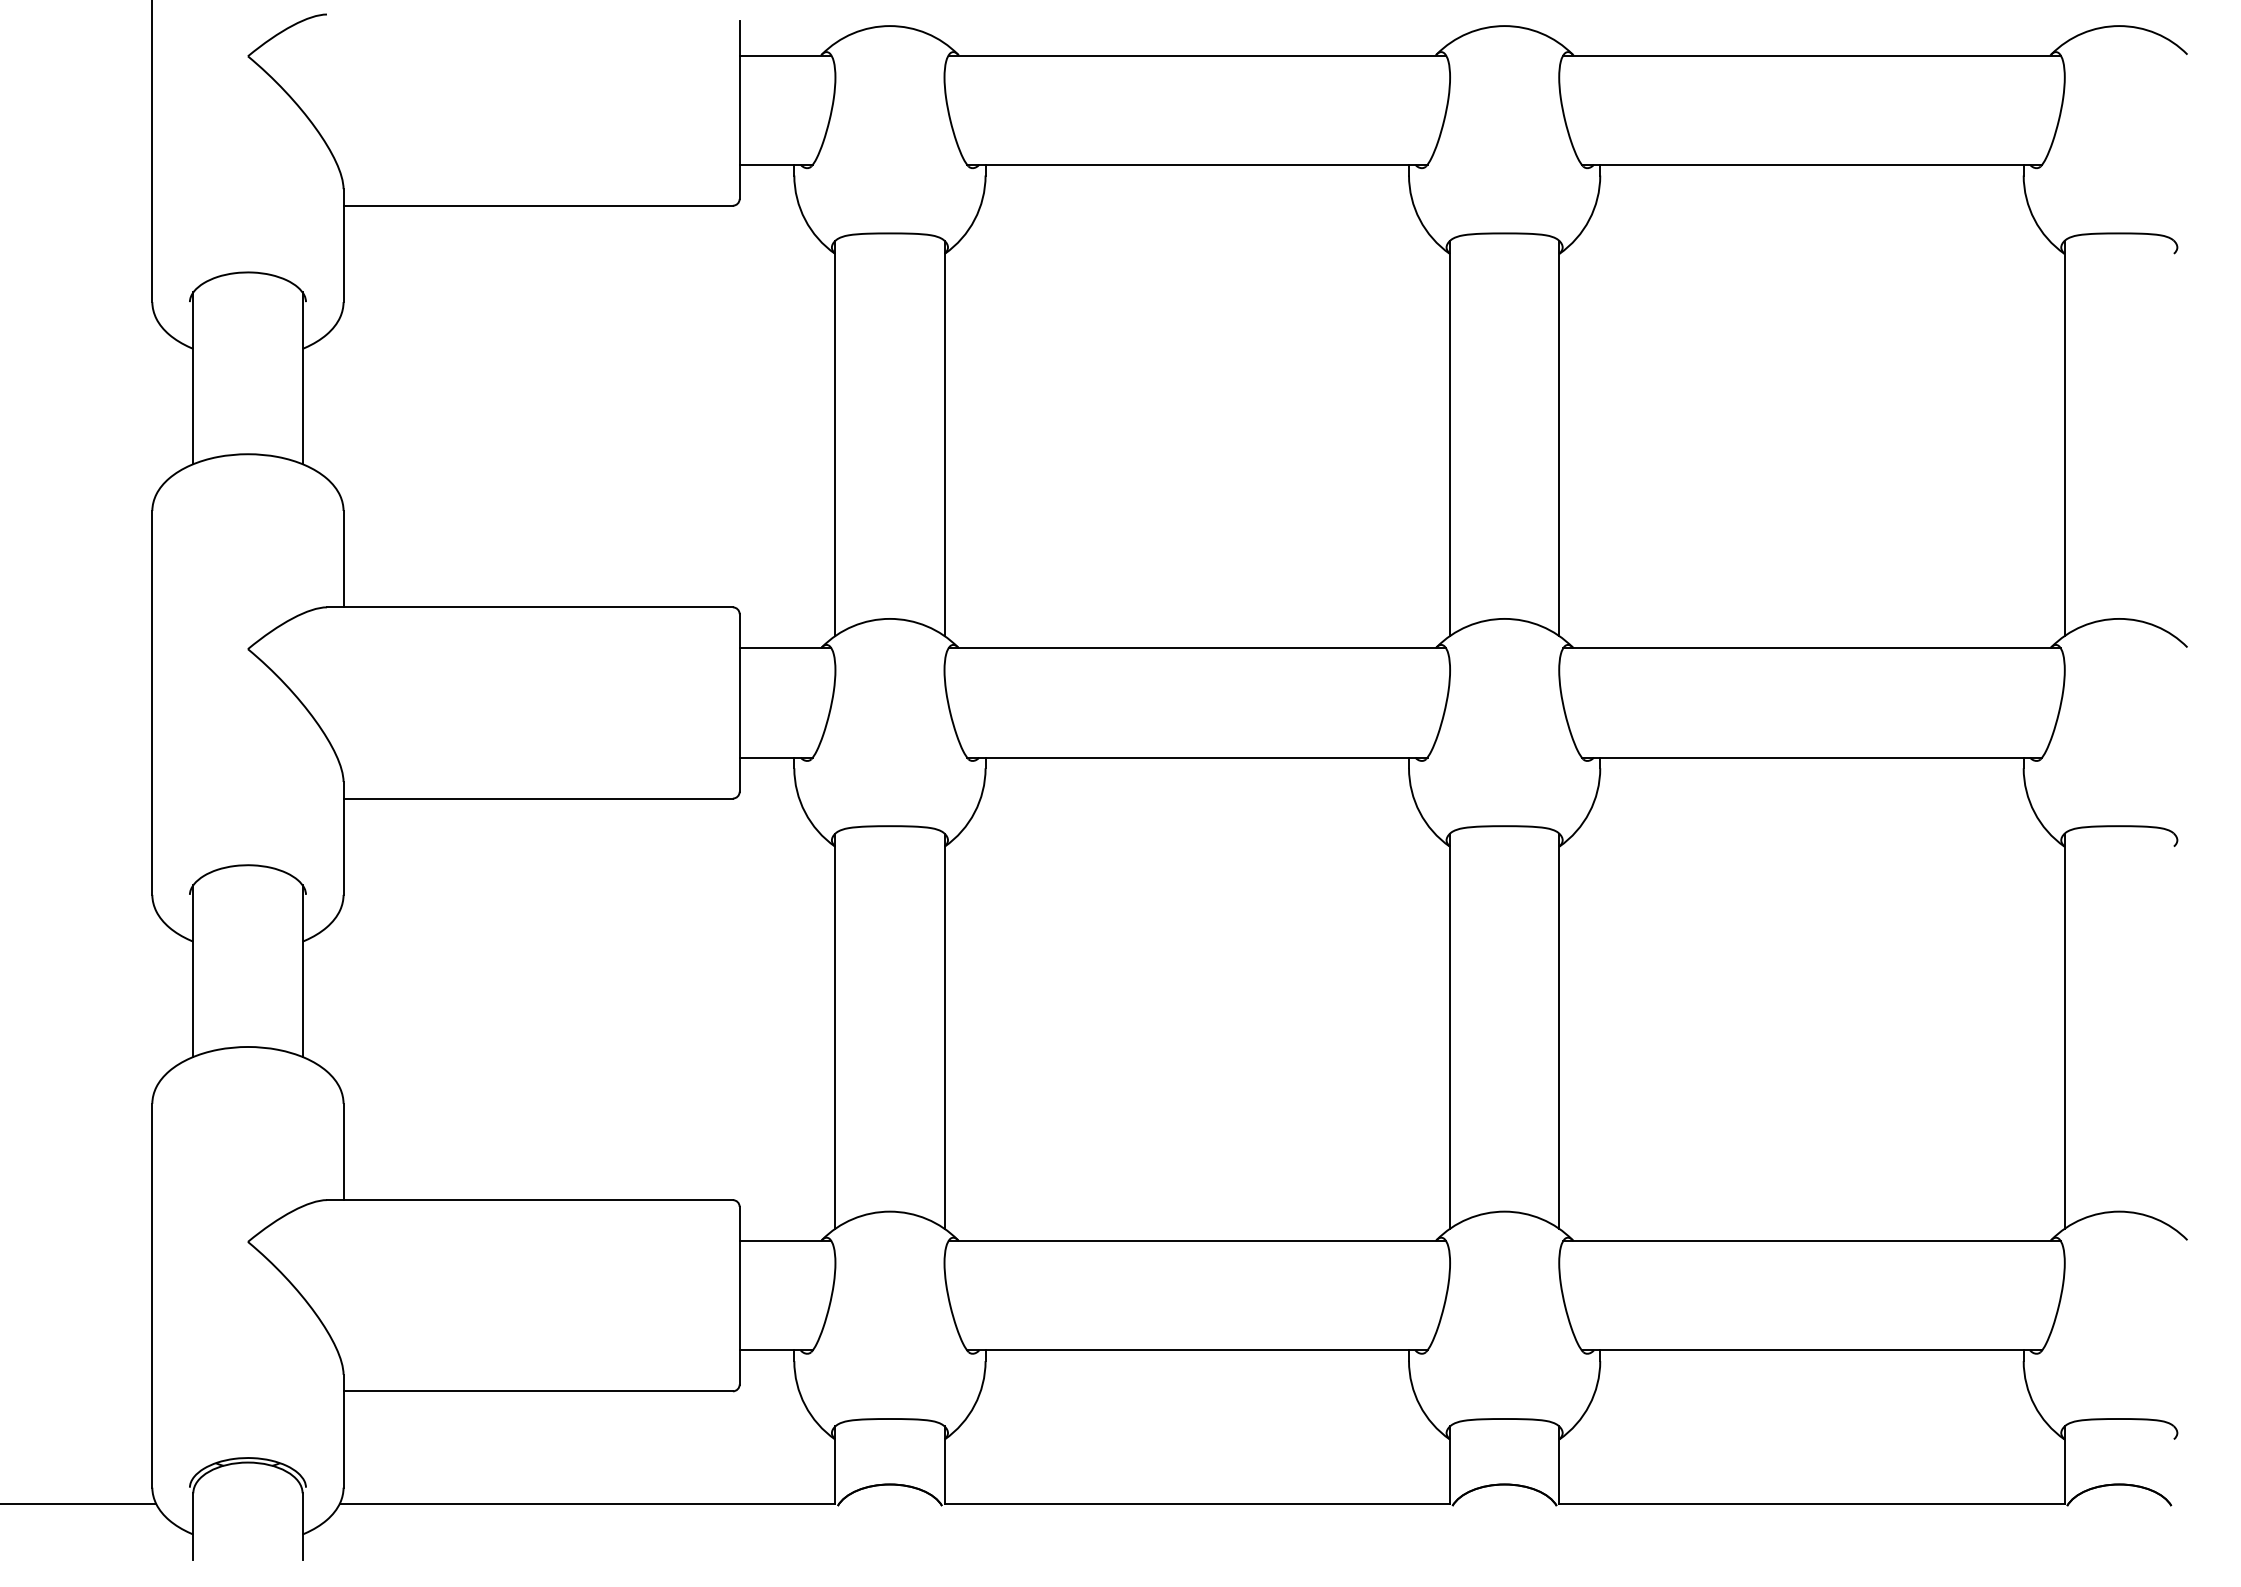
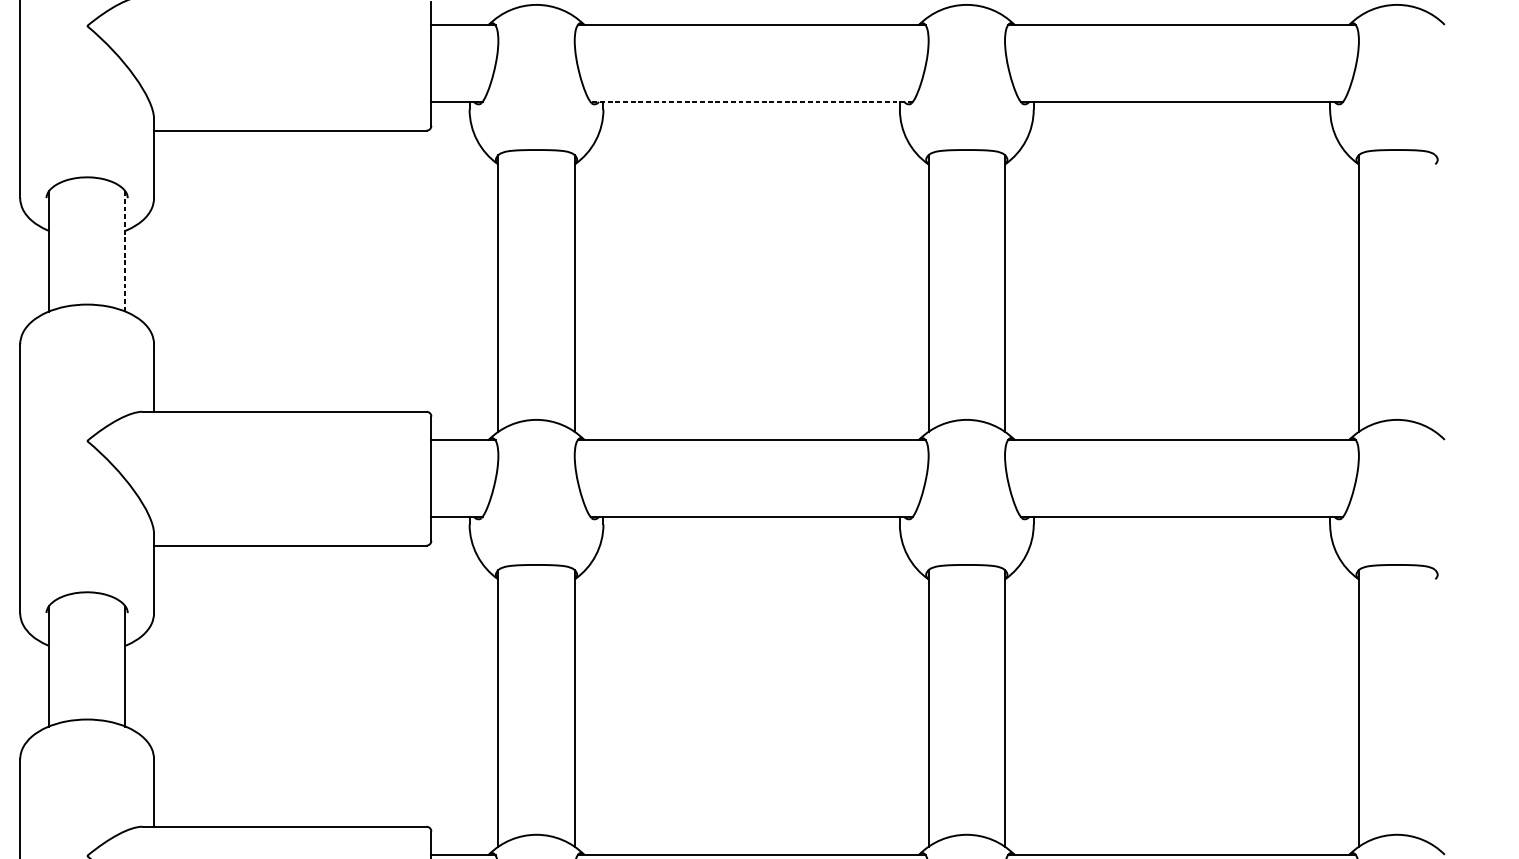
line: (1196, 164) -> (751, 101), solid -> dashed
line: (302, 378) -> (125, 251), solid -> dashed

